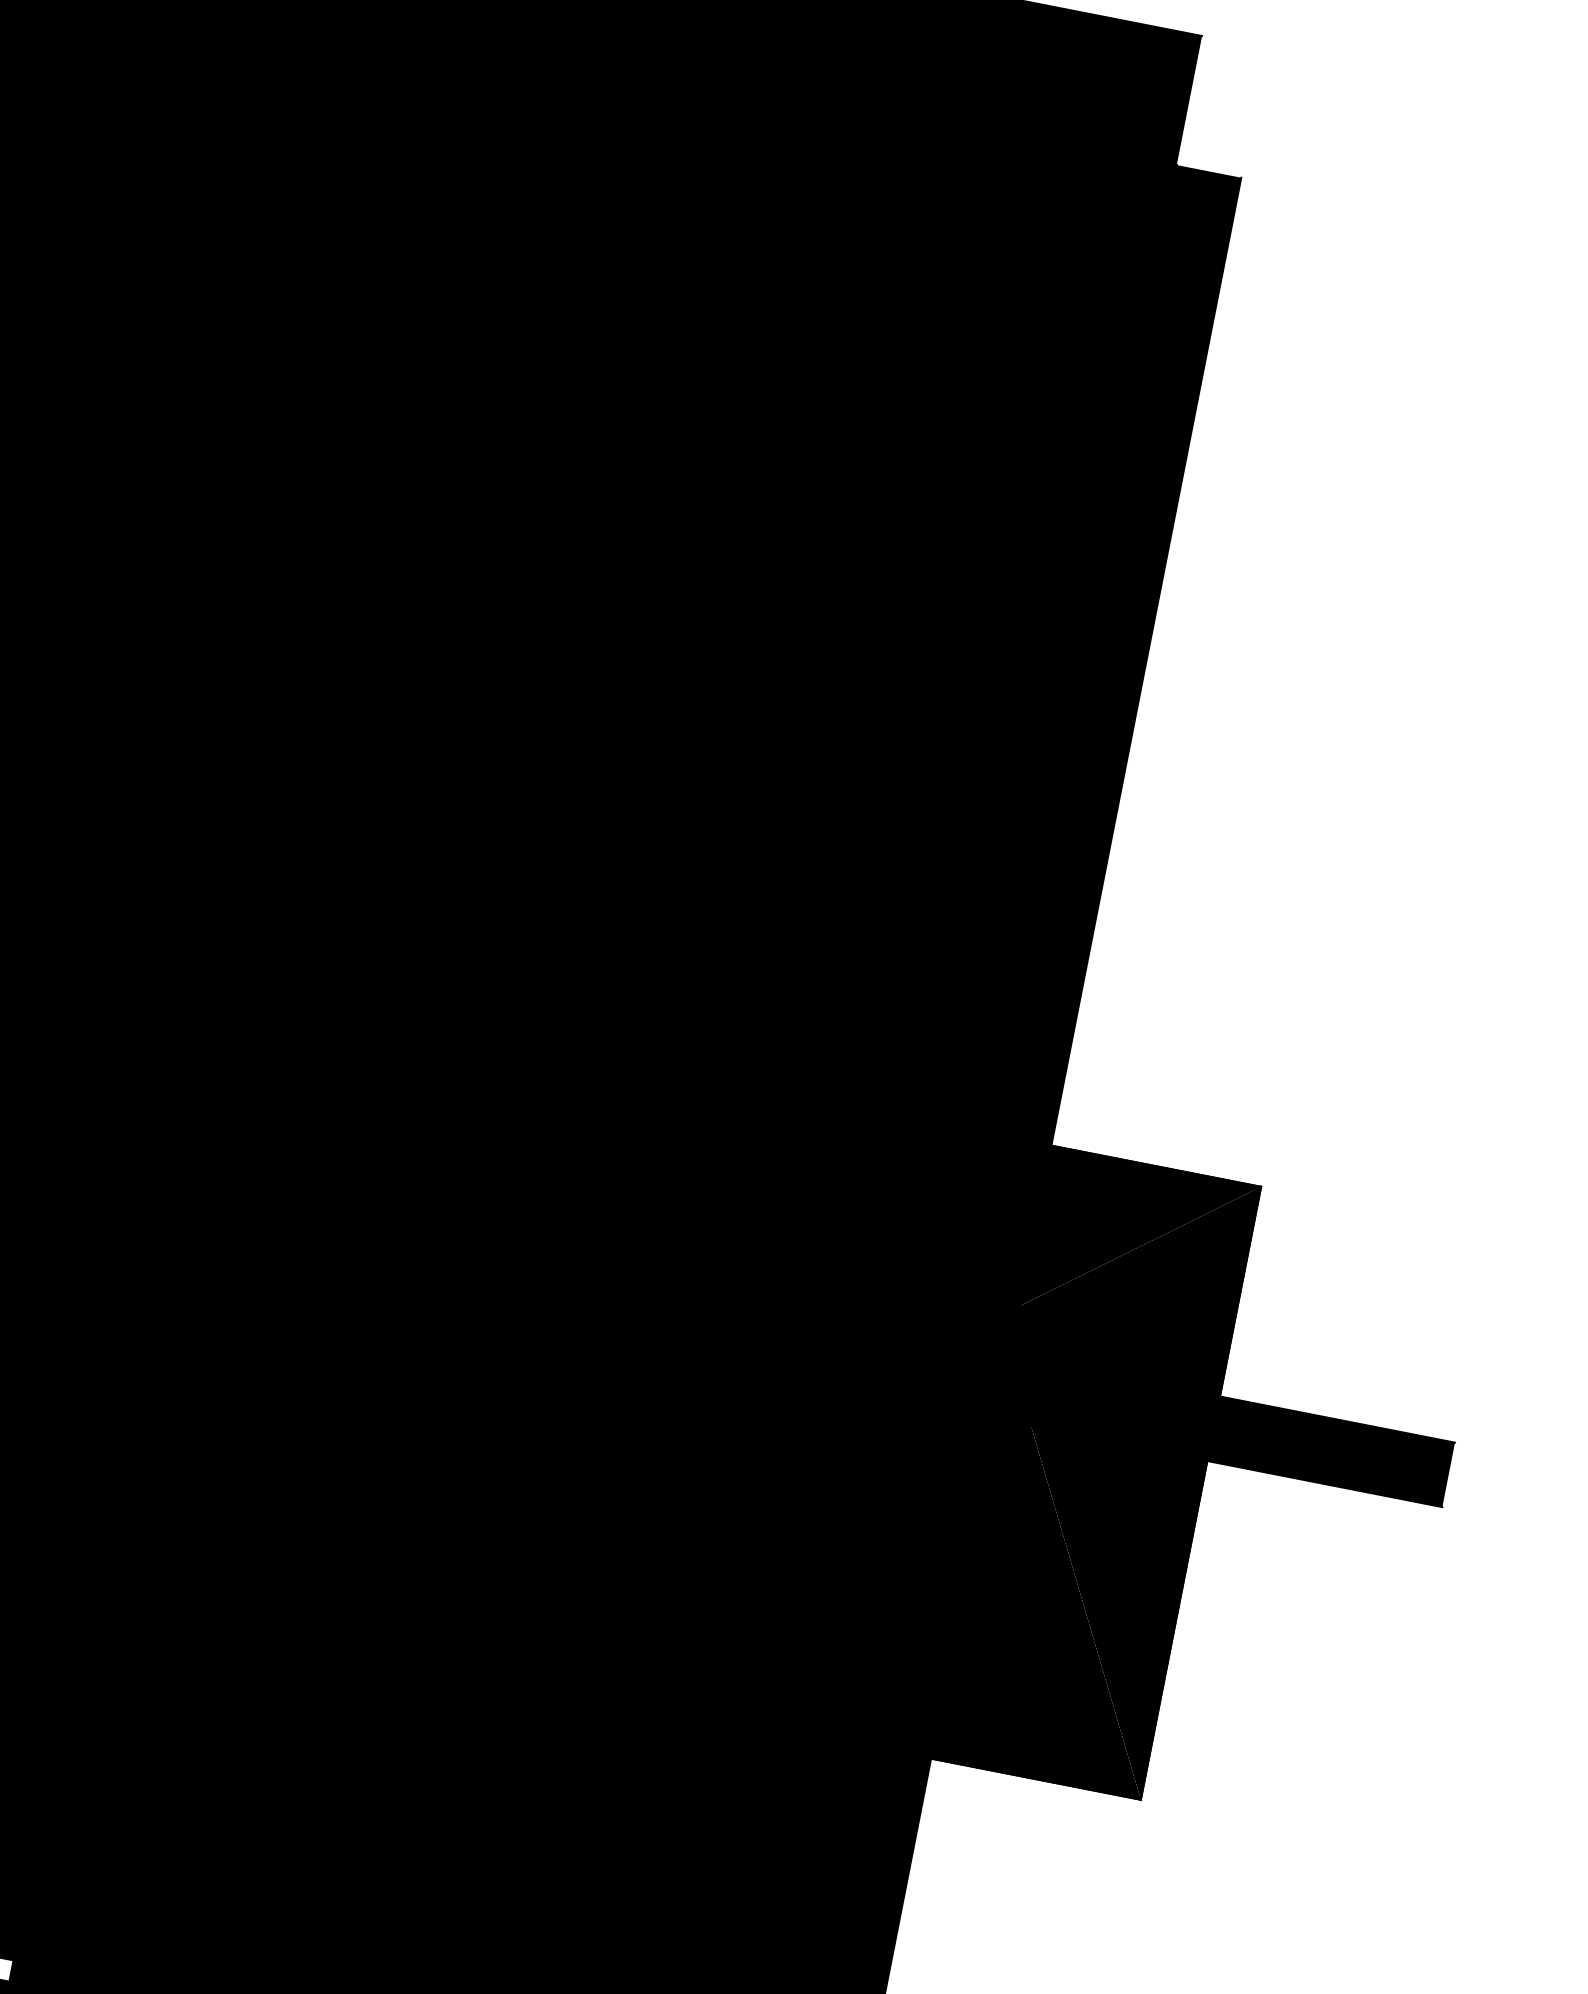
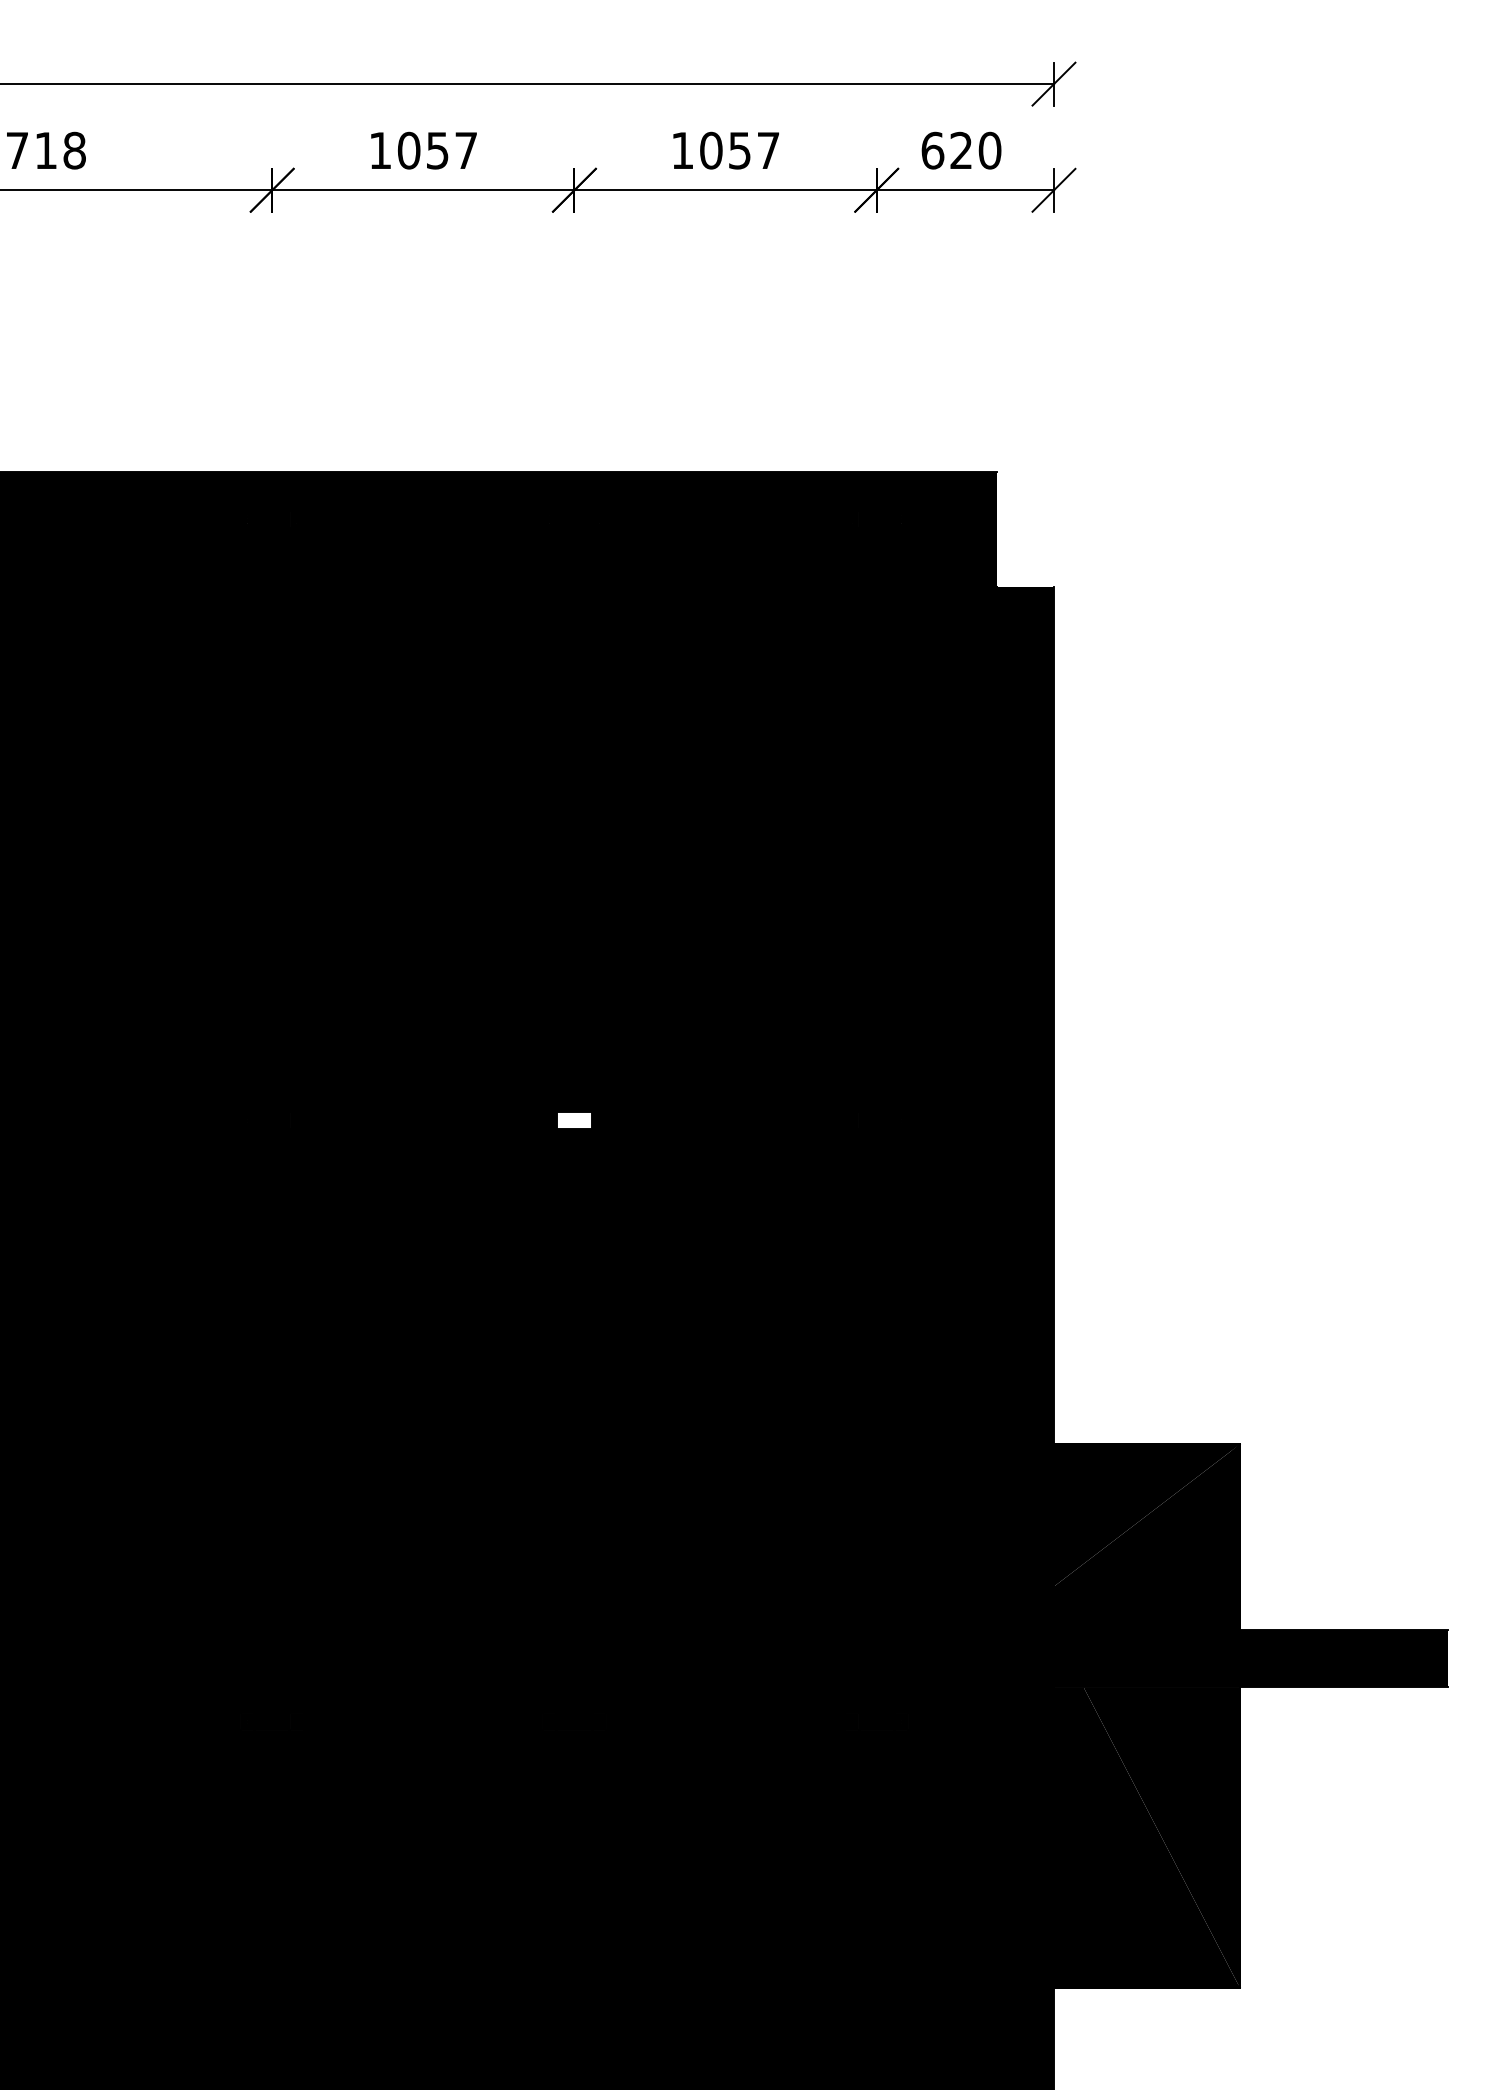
fill: (582, 673) -> (574, 1120), removed

